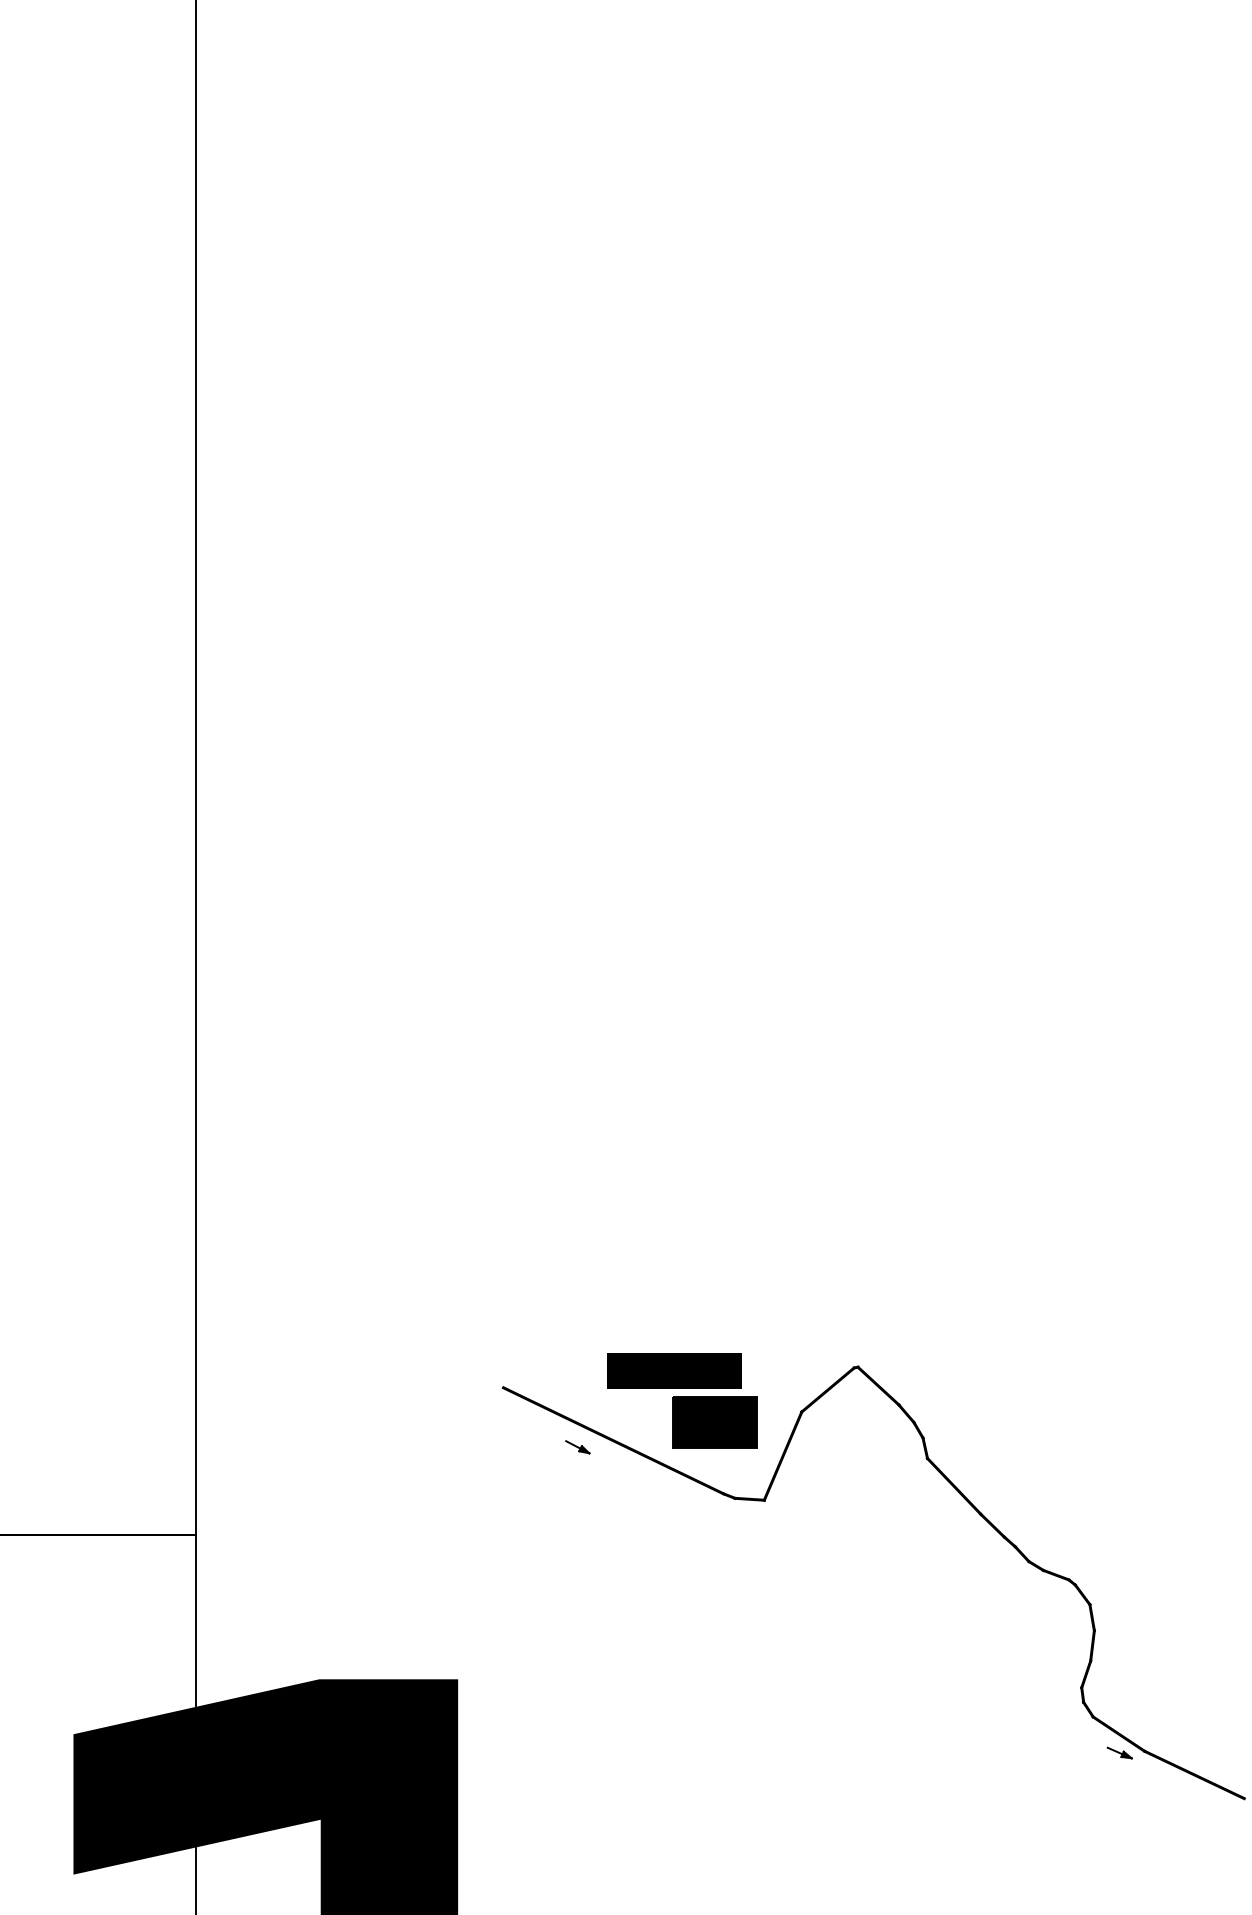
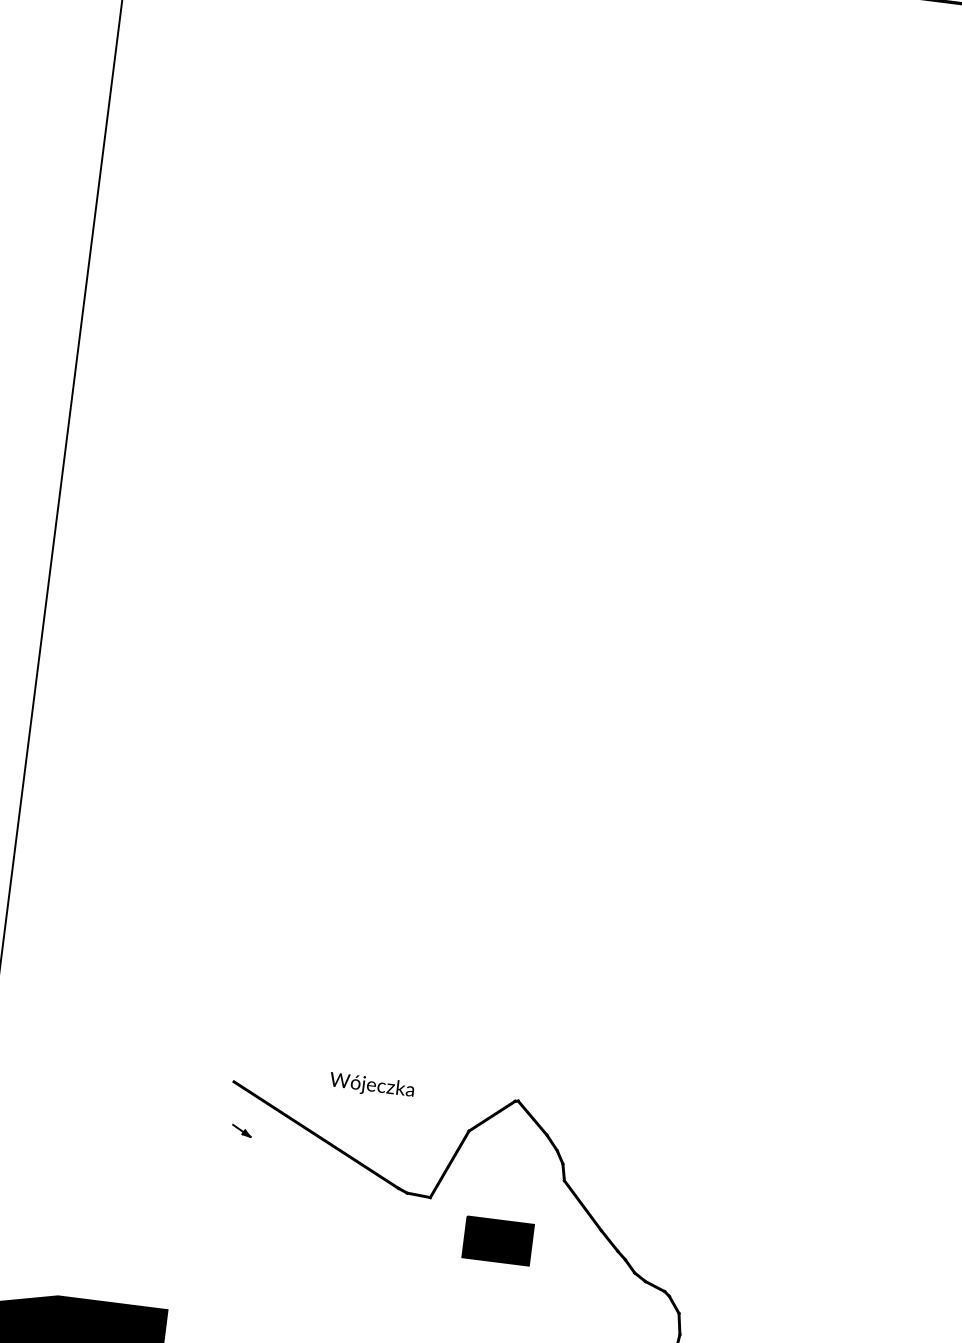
fill: (674, 1370) -> (371, 1085), removed
part: (714, 1422) -> (497, 1241), moved
part: (577, 1447) -> (241, 1131), moved

